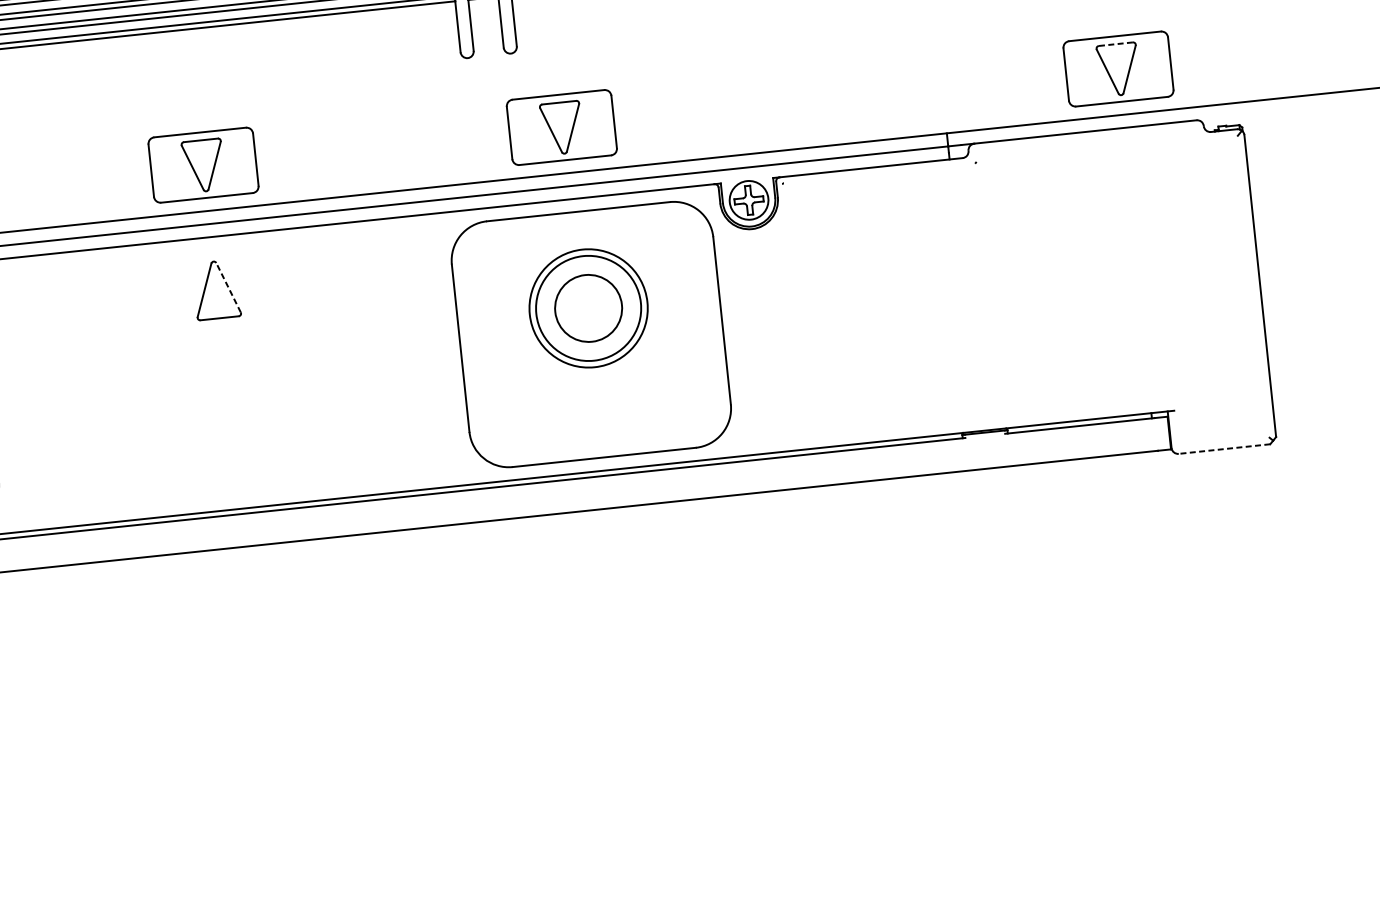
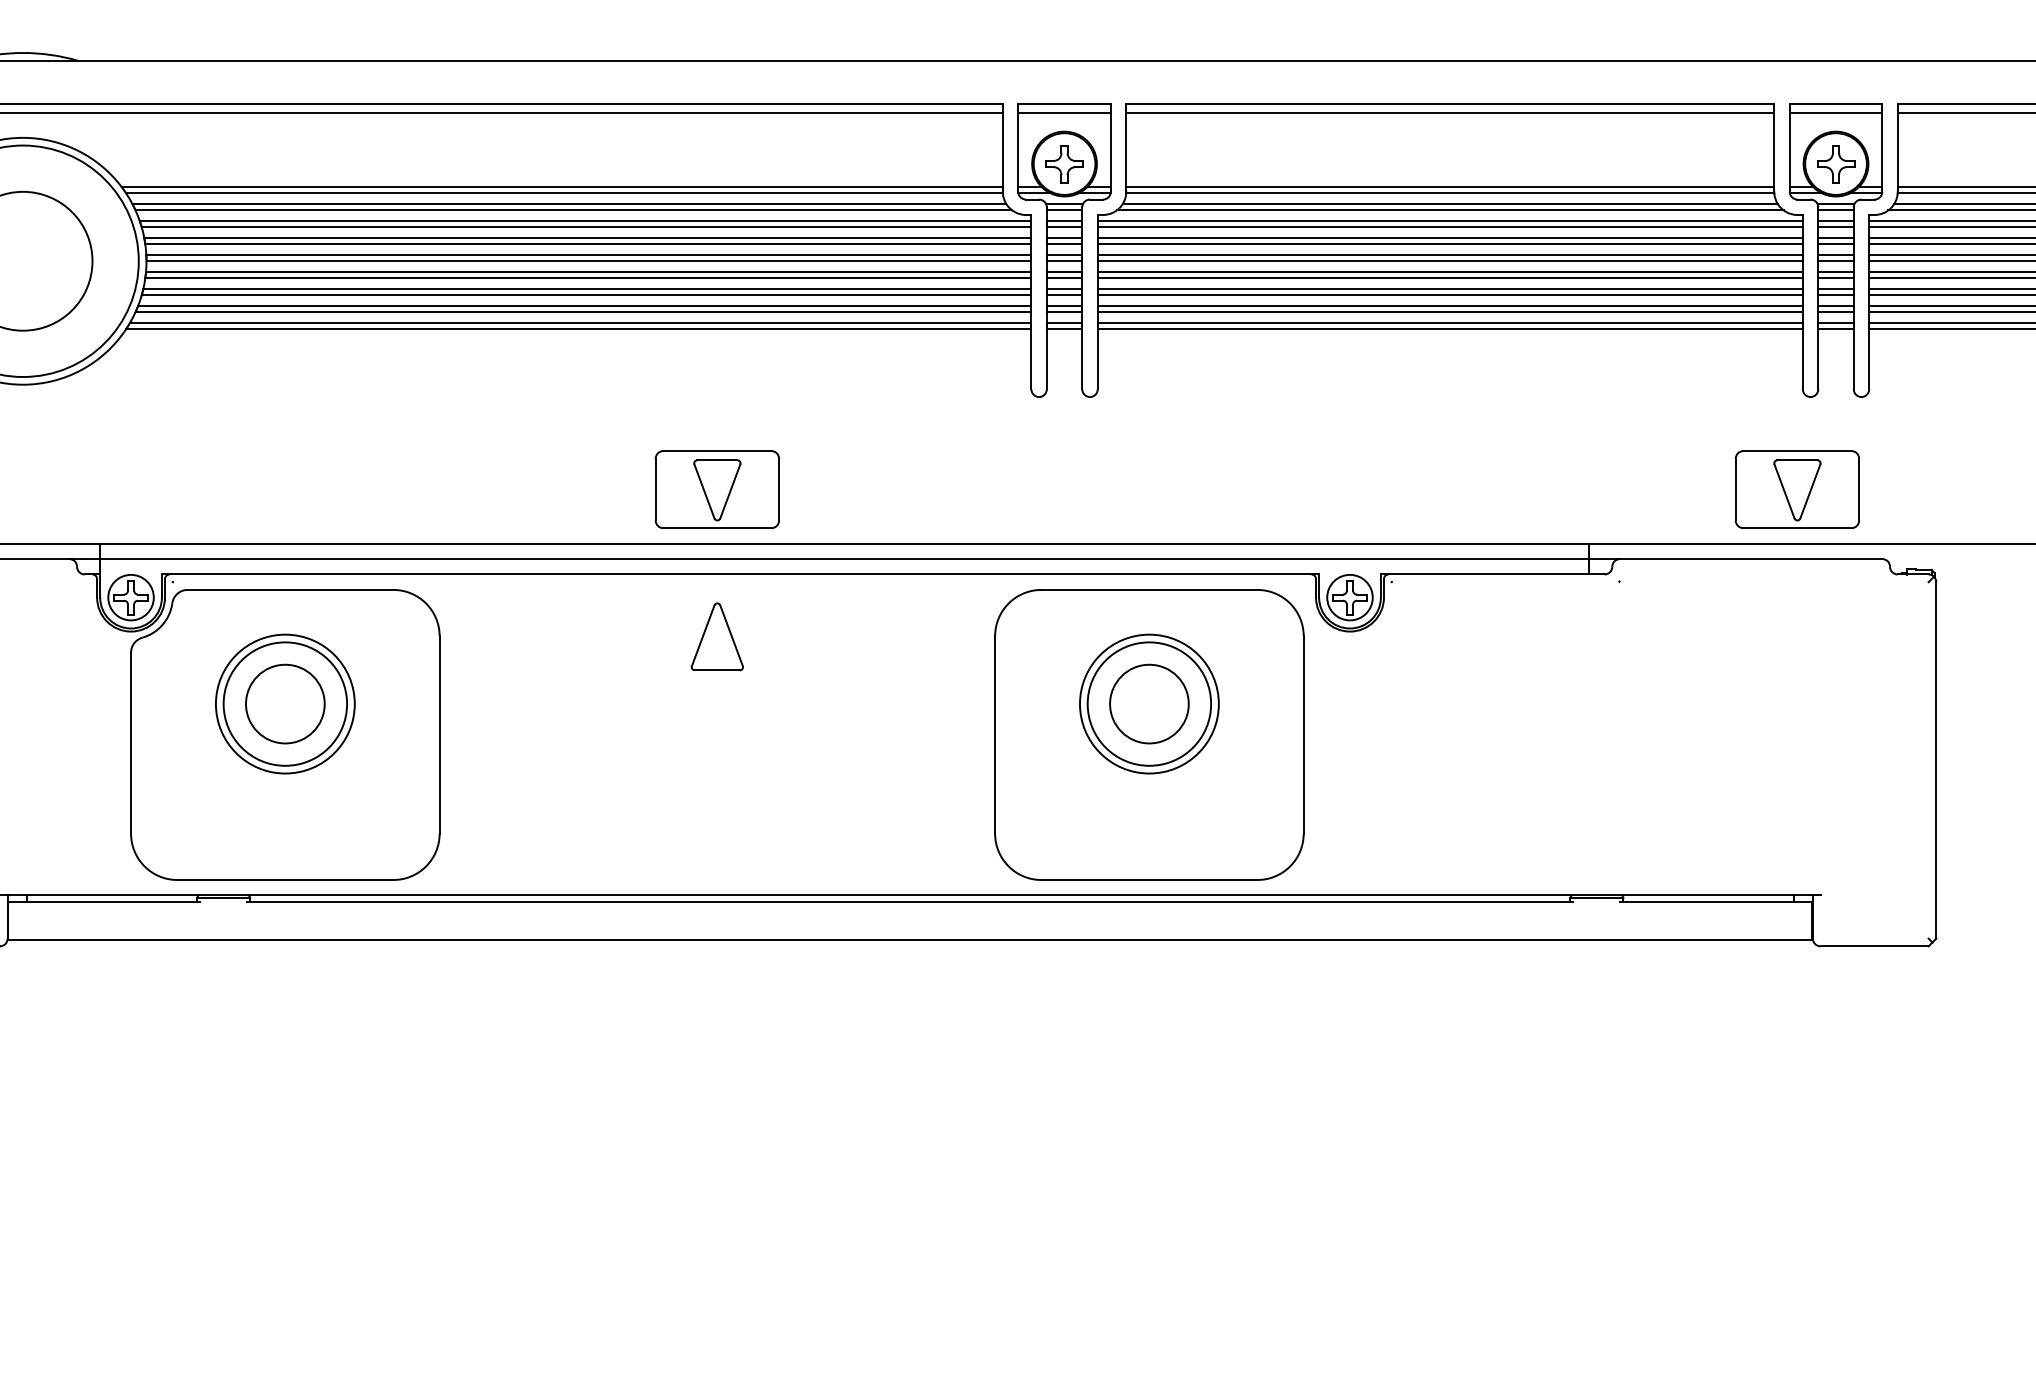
line: (1115, 44) -> (1796, 460), dashed -> solid
part: (561, 127) -> (1139, 489), removed
line: (228, 287) -> (731, 635), dashed -> solid
line: (1224, 449) -> (1874, 946), dashed -> solid

